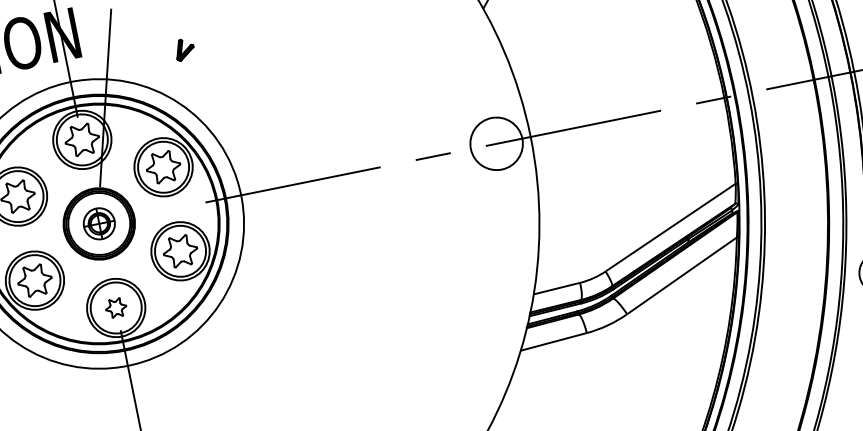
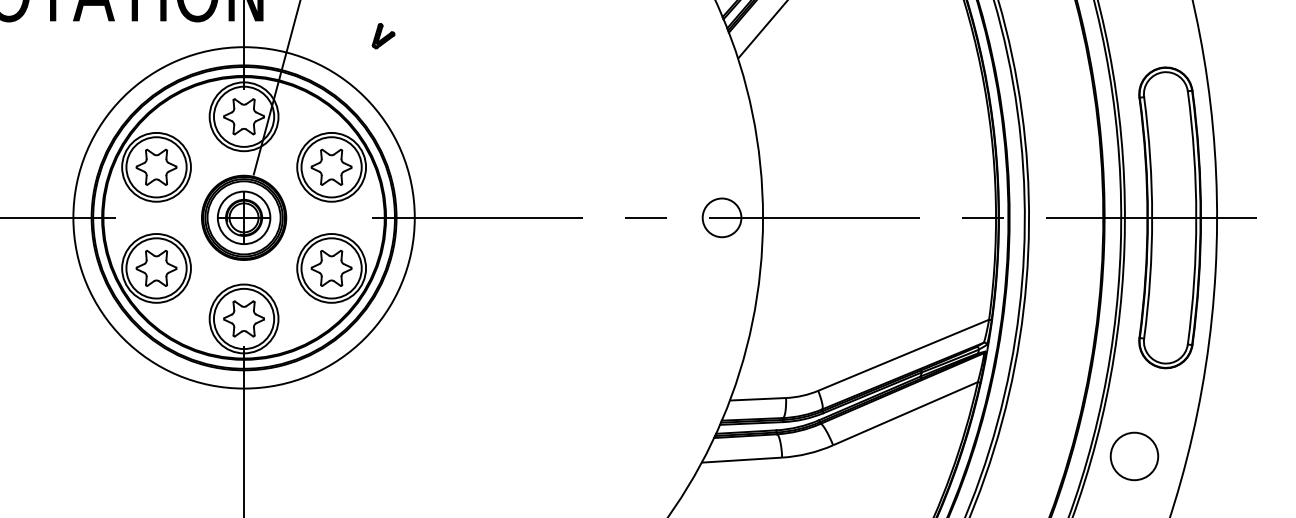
circle: (496, 143) -> (721, 217), size x0.62
part: (99, 223) -> (244, 217), size x1.43
part: (115, 307) -> (243, 318), size x1.67

